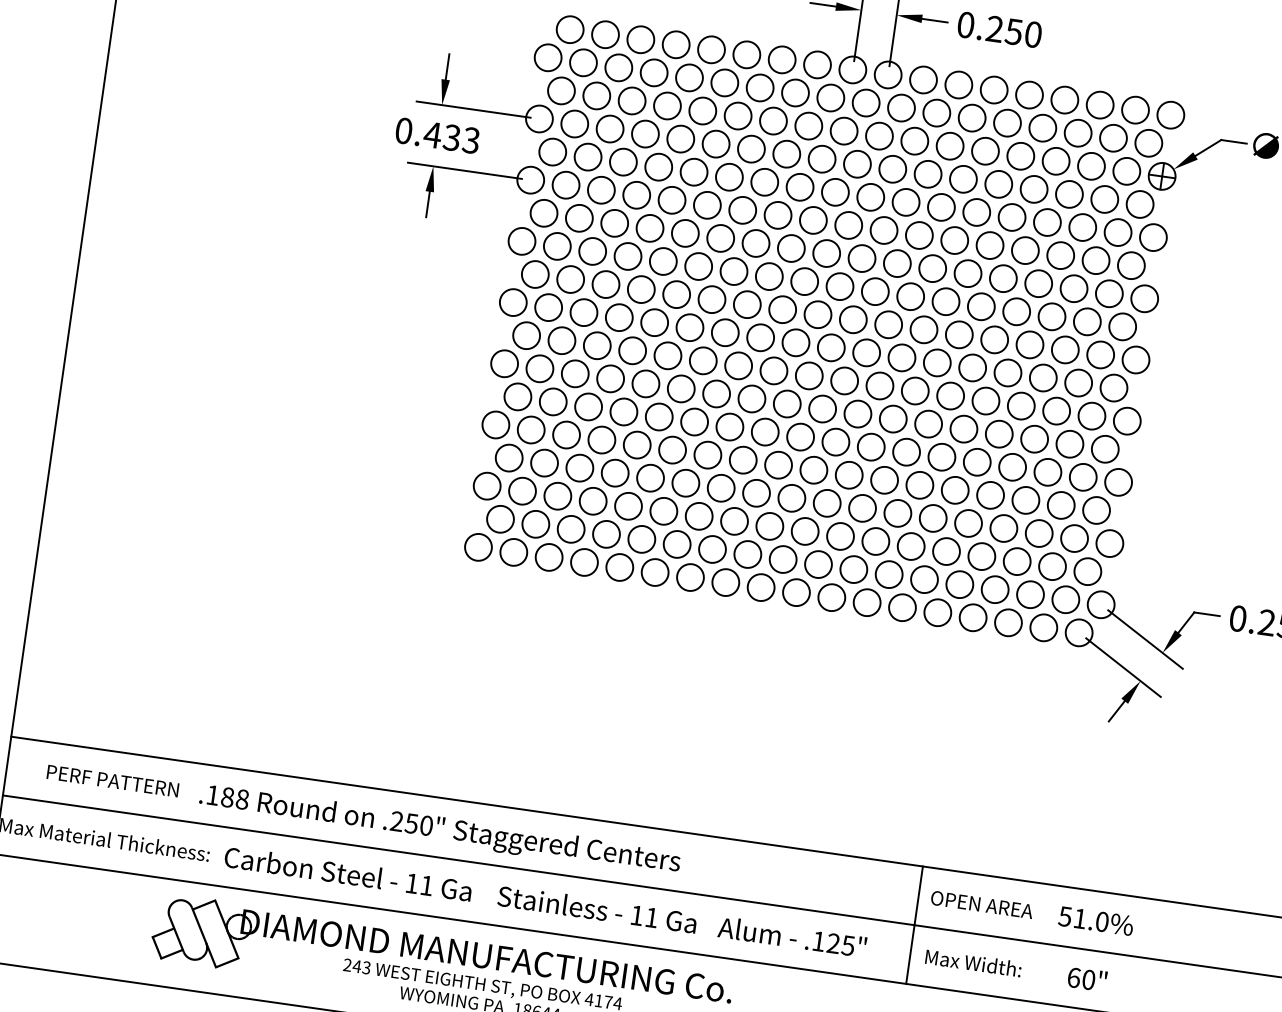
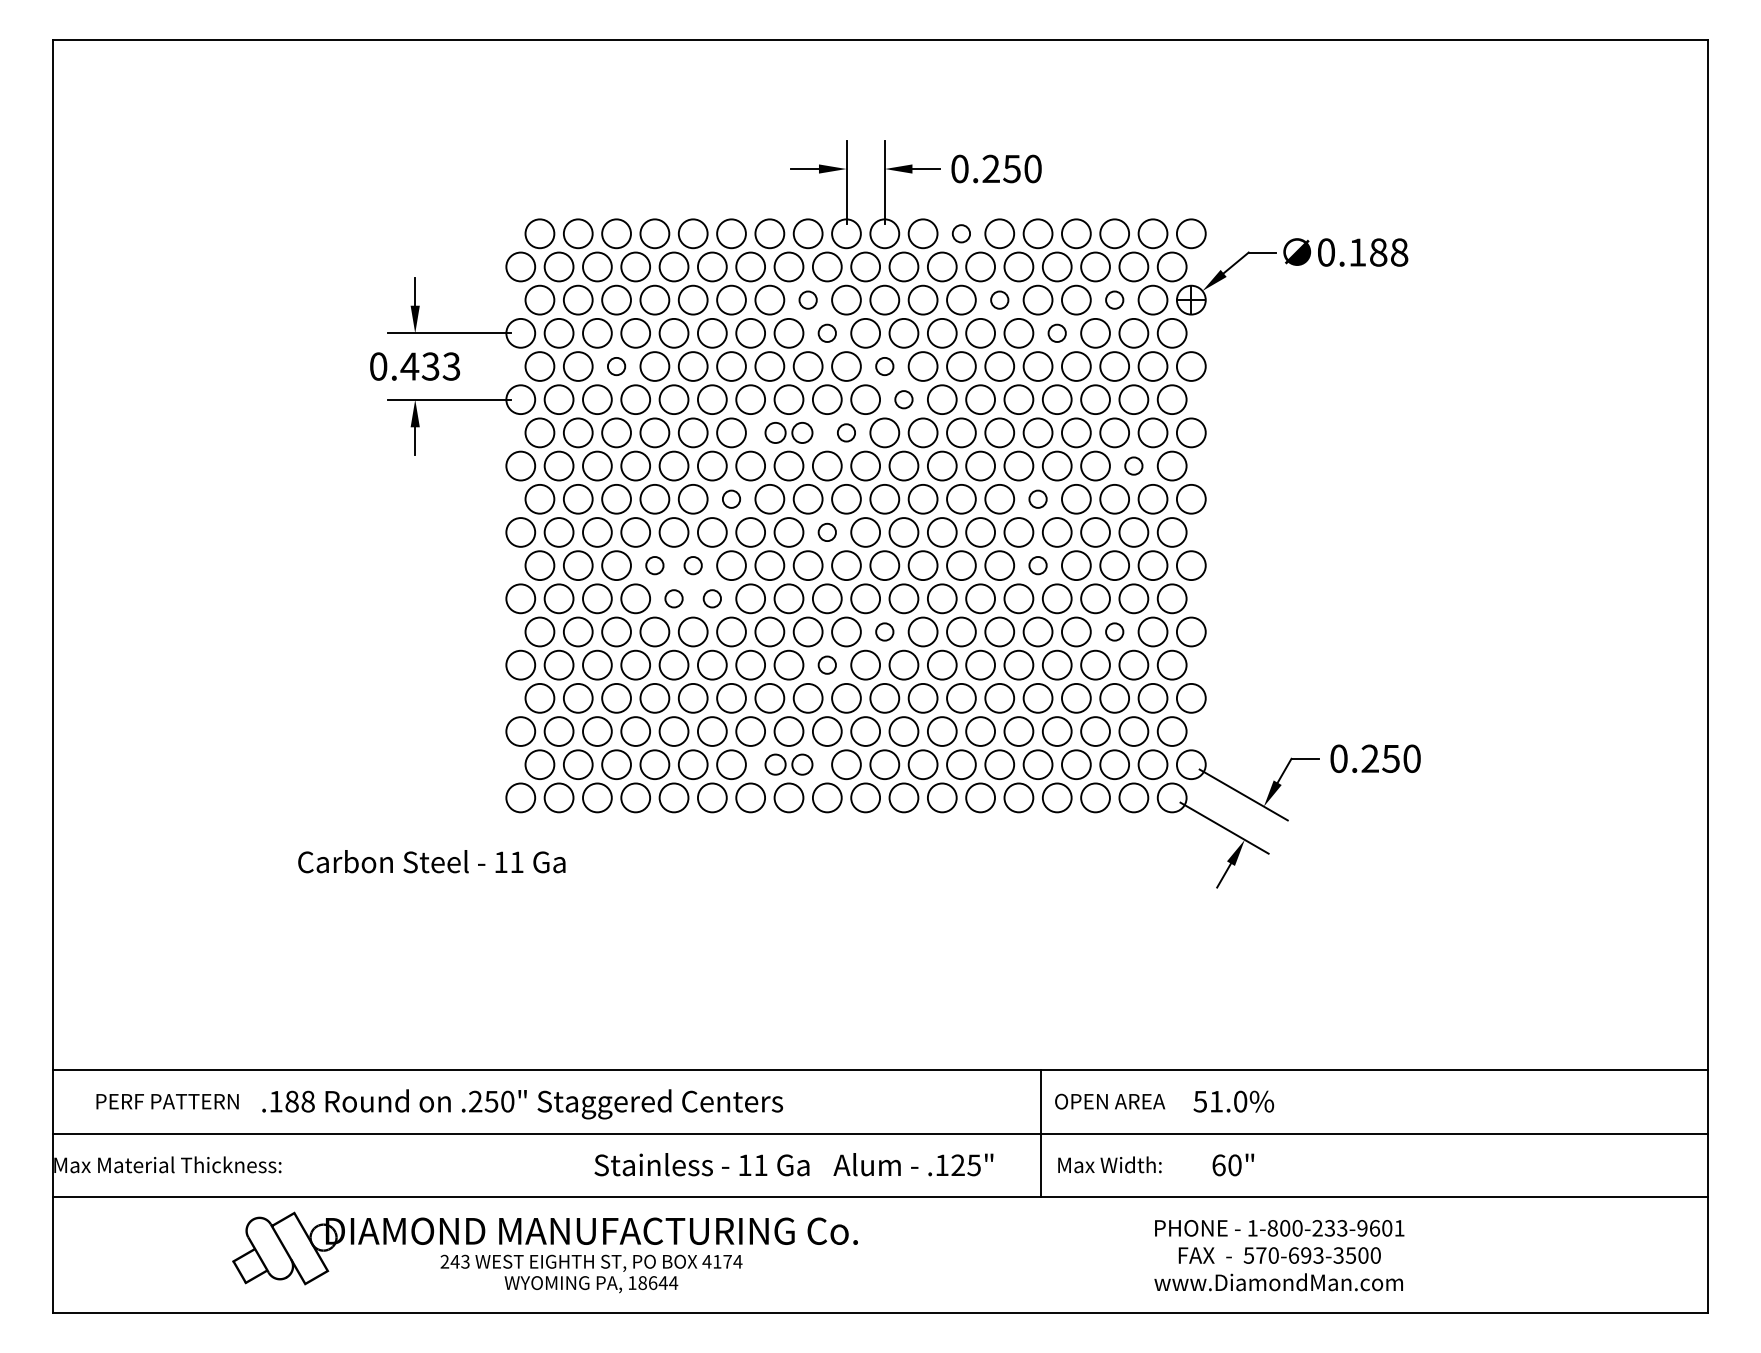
circle: (958, 84) -> (961, 233), size x0.6
circle: (808, 125) -> (807, 299), size x0.6
circle: (985, 150) -> (999, 299), size x0.6
circle: (821, 158) -> (826, 332), size x0.6
circle: (623, 162) -> (616, 366), size x0.6
circle: (1091, 165) -> (1114, 299), size x0.6
circle: (1033, 188) -> (1056, 332), size x0.6
circle: (870, 197) -> (884, 366), size x0.6
circle: (883, 230) -> (903, 399), size x0.6
part: (773, 245) -> (788, 432), size x0.7
circle: (826, 253) -> (846, 432), size x0.6
circle: (712, 298) -> (731, 498), size x0.6
circle: (1087, 321) -> (1133, 465), size x0.6
circle: (994, 339) -> (1037, 498), size x0.6
circle: (795, 342) -> (826, 532), size x0.6
circle: (632, 350) -> (654, 565), size x0.6
circle: (667, 355) -> (692, 565), size x0.6
circle: (645, 383) -> (673, 598), size x0.6
circle: (680, 388) -> (711, 598), size x0.6
circle: (985, 400) -> (1037, 565), size x0.6
circle: (835, 441) -> (884, 631), size x0.6
circle: (777, 464) -> (826, 664), size x0.6
circle: (1047, 471) -> (1114, 631), size x0.6
part: (729, 551) -> (788, 764), size x0.7
text: (348, 873) -> (431, 861), moved

